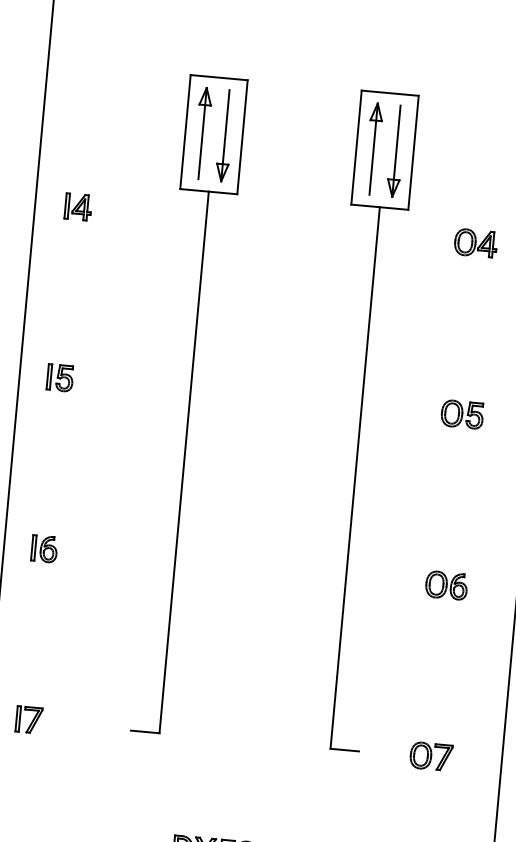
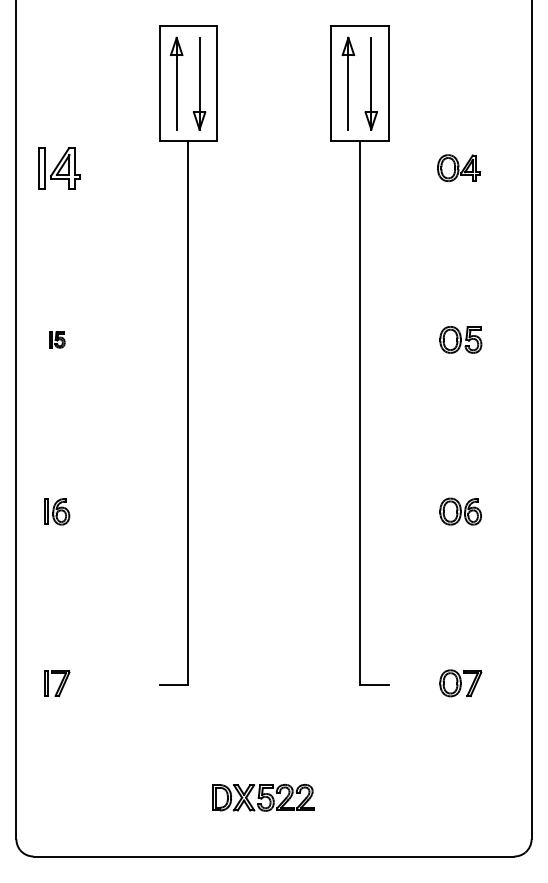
part: (78, 206) -> (59, 167), size x1.6
part: (60, 377) -> (57, 339), size x0.6

